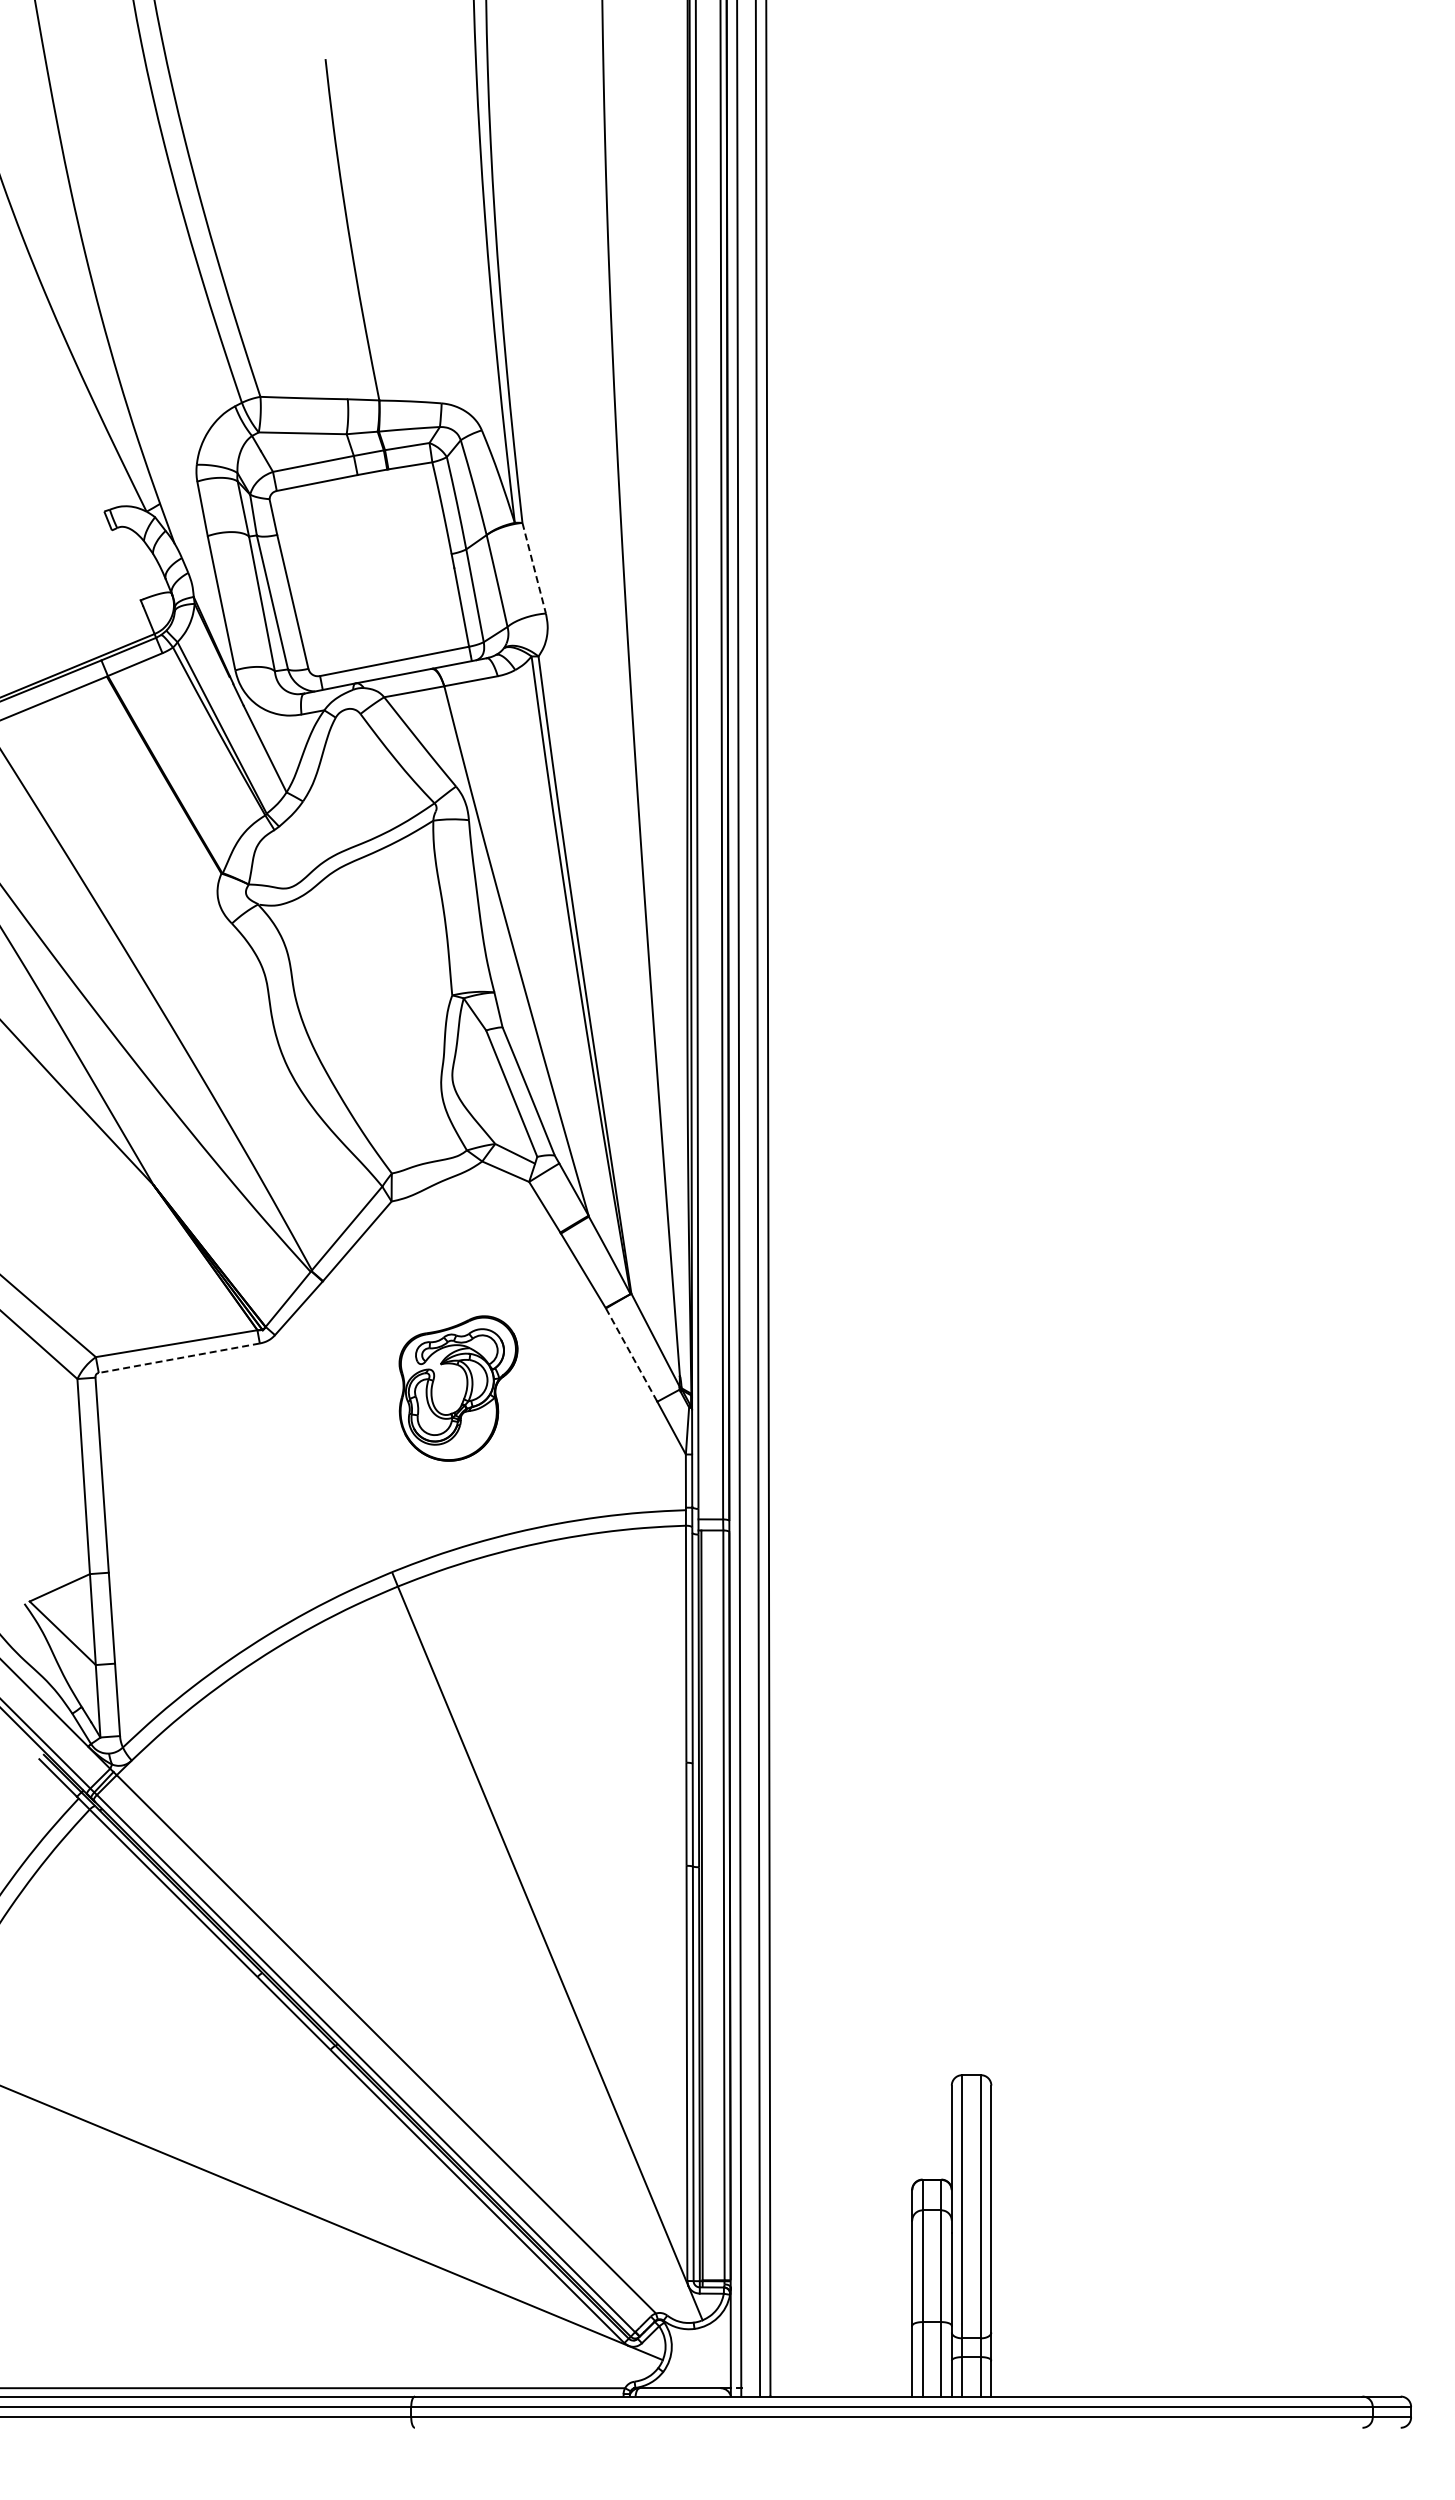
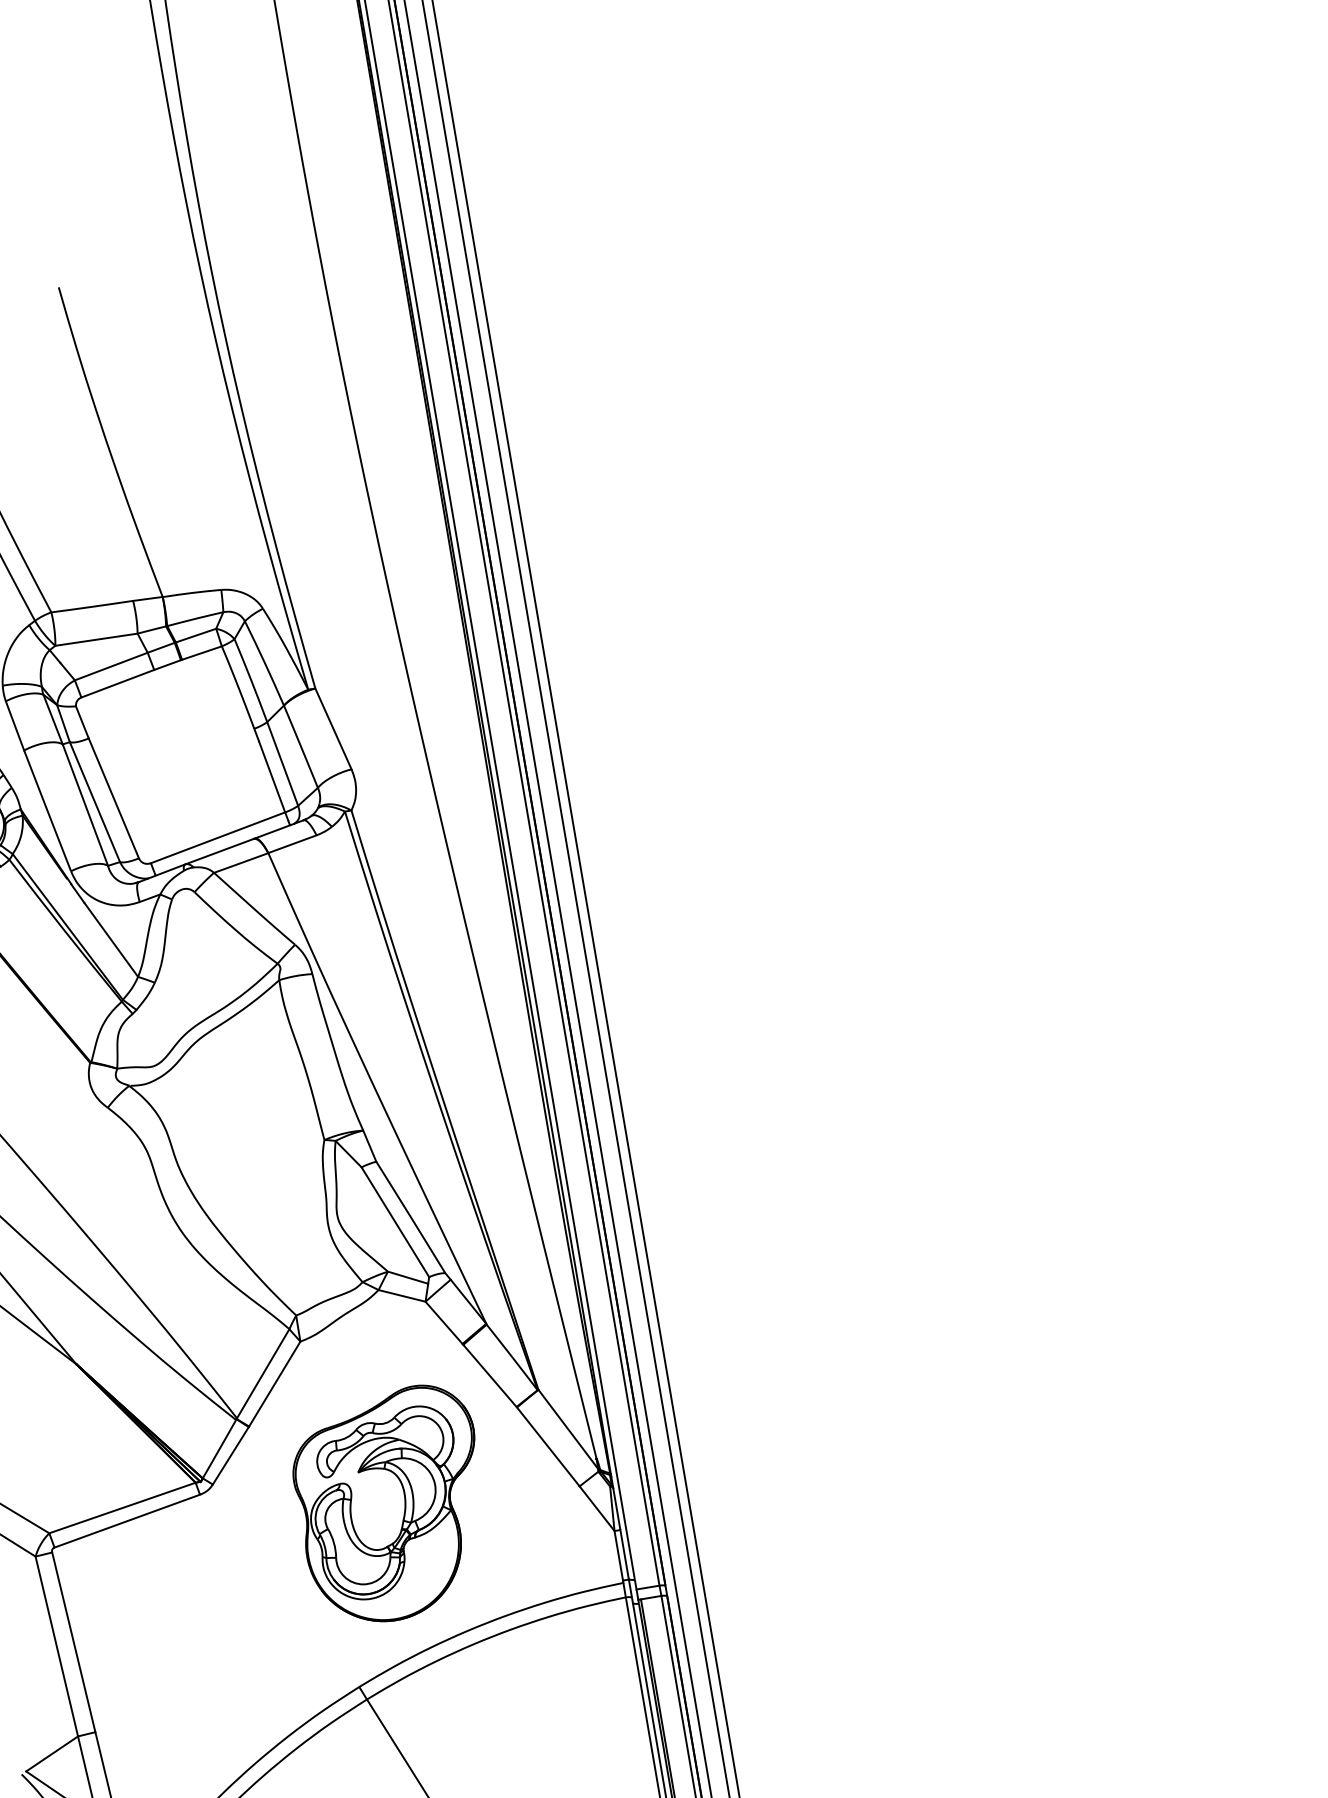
line: (534, 568) -> (333, 729), dashed -> solid
line: (631, 1354) -> (548, 1446), dashed -> solid
line: (179, 1358) -> (127, 1521), dashed -> solid
part: (458, 1388) -> (392, 1505), size x1.67

